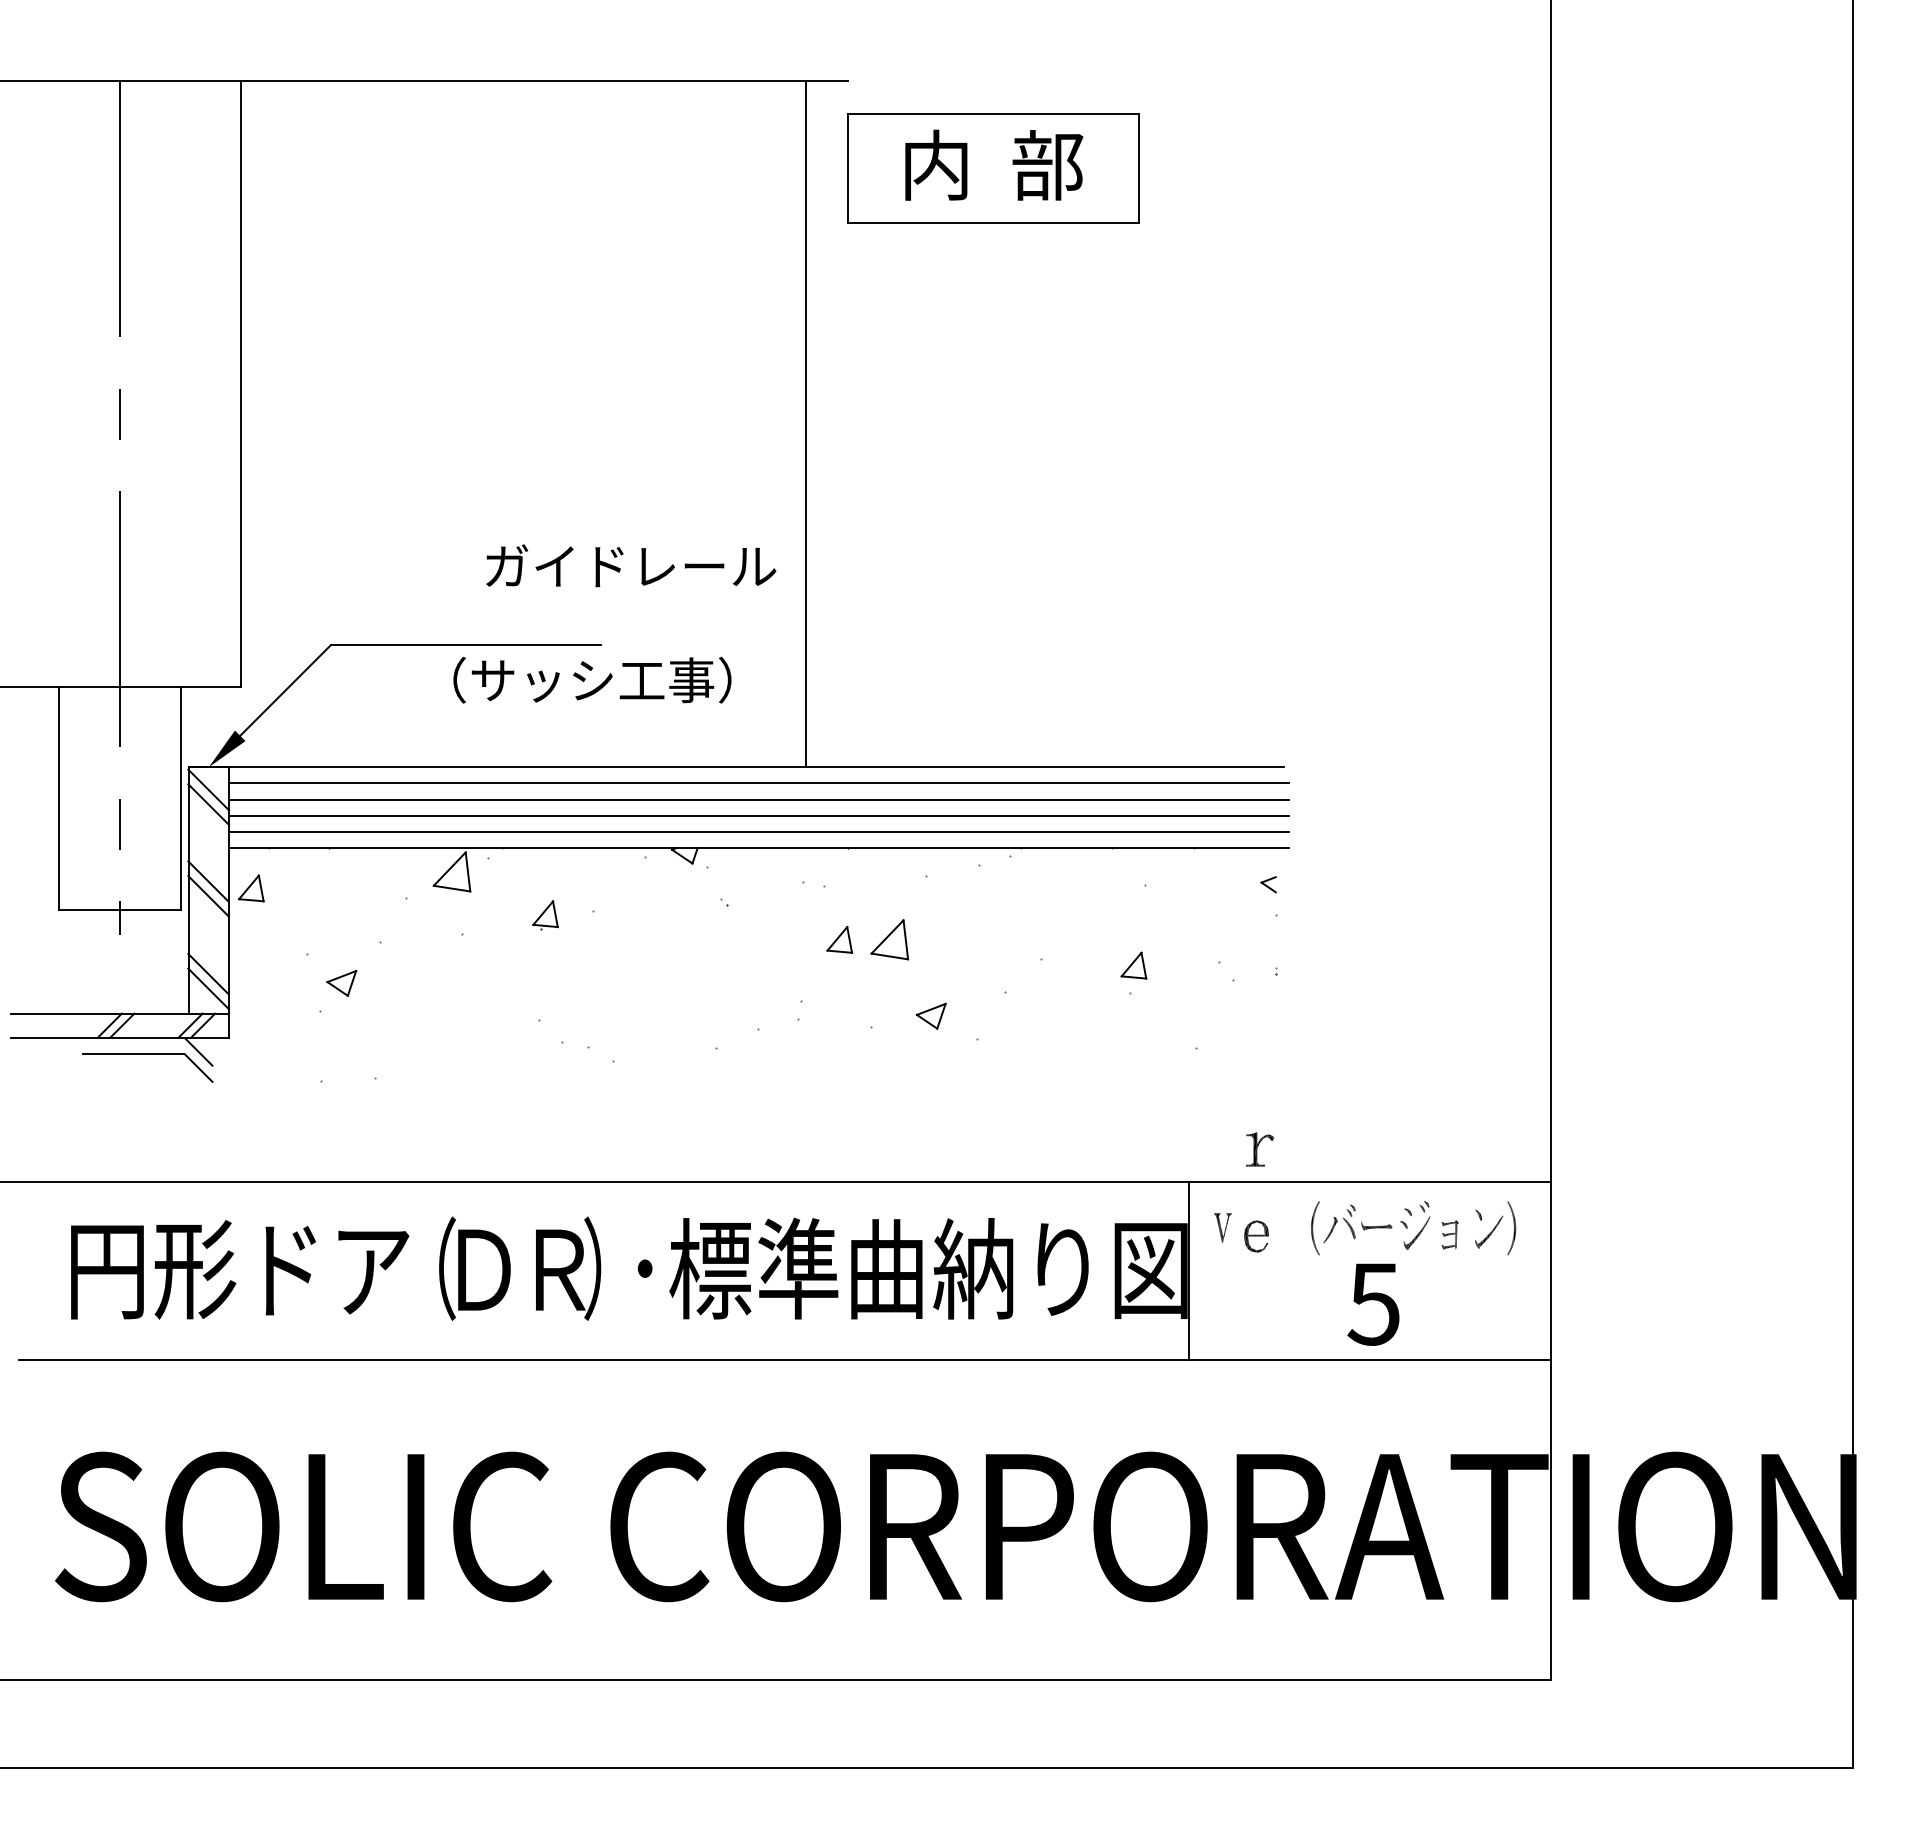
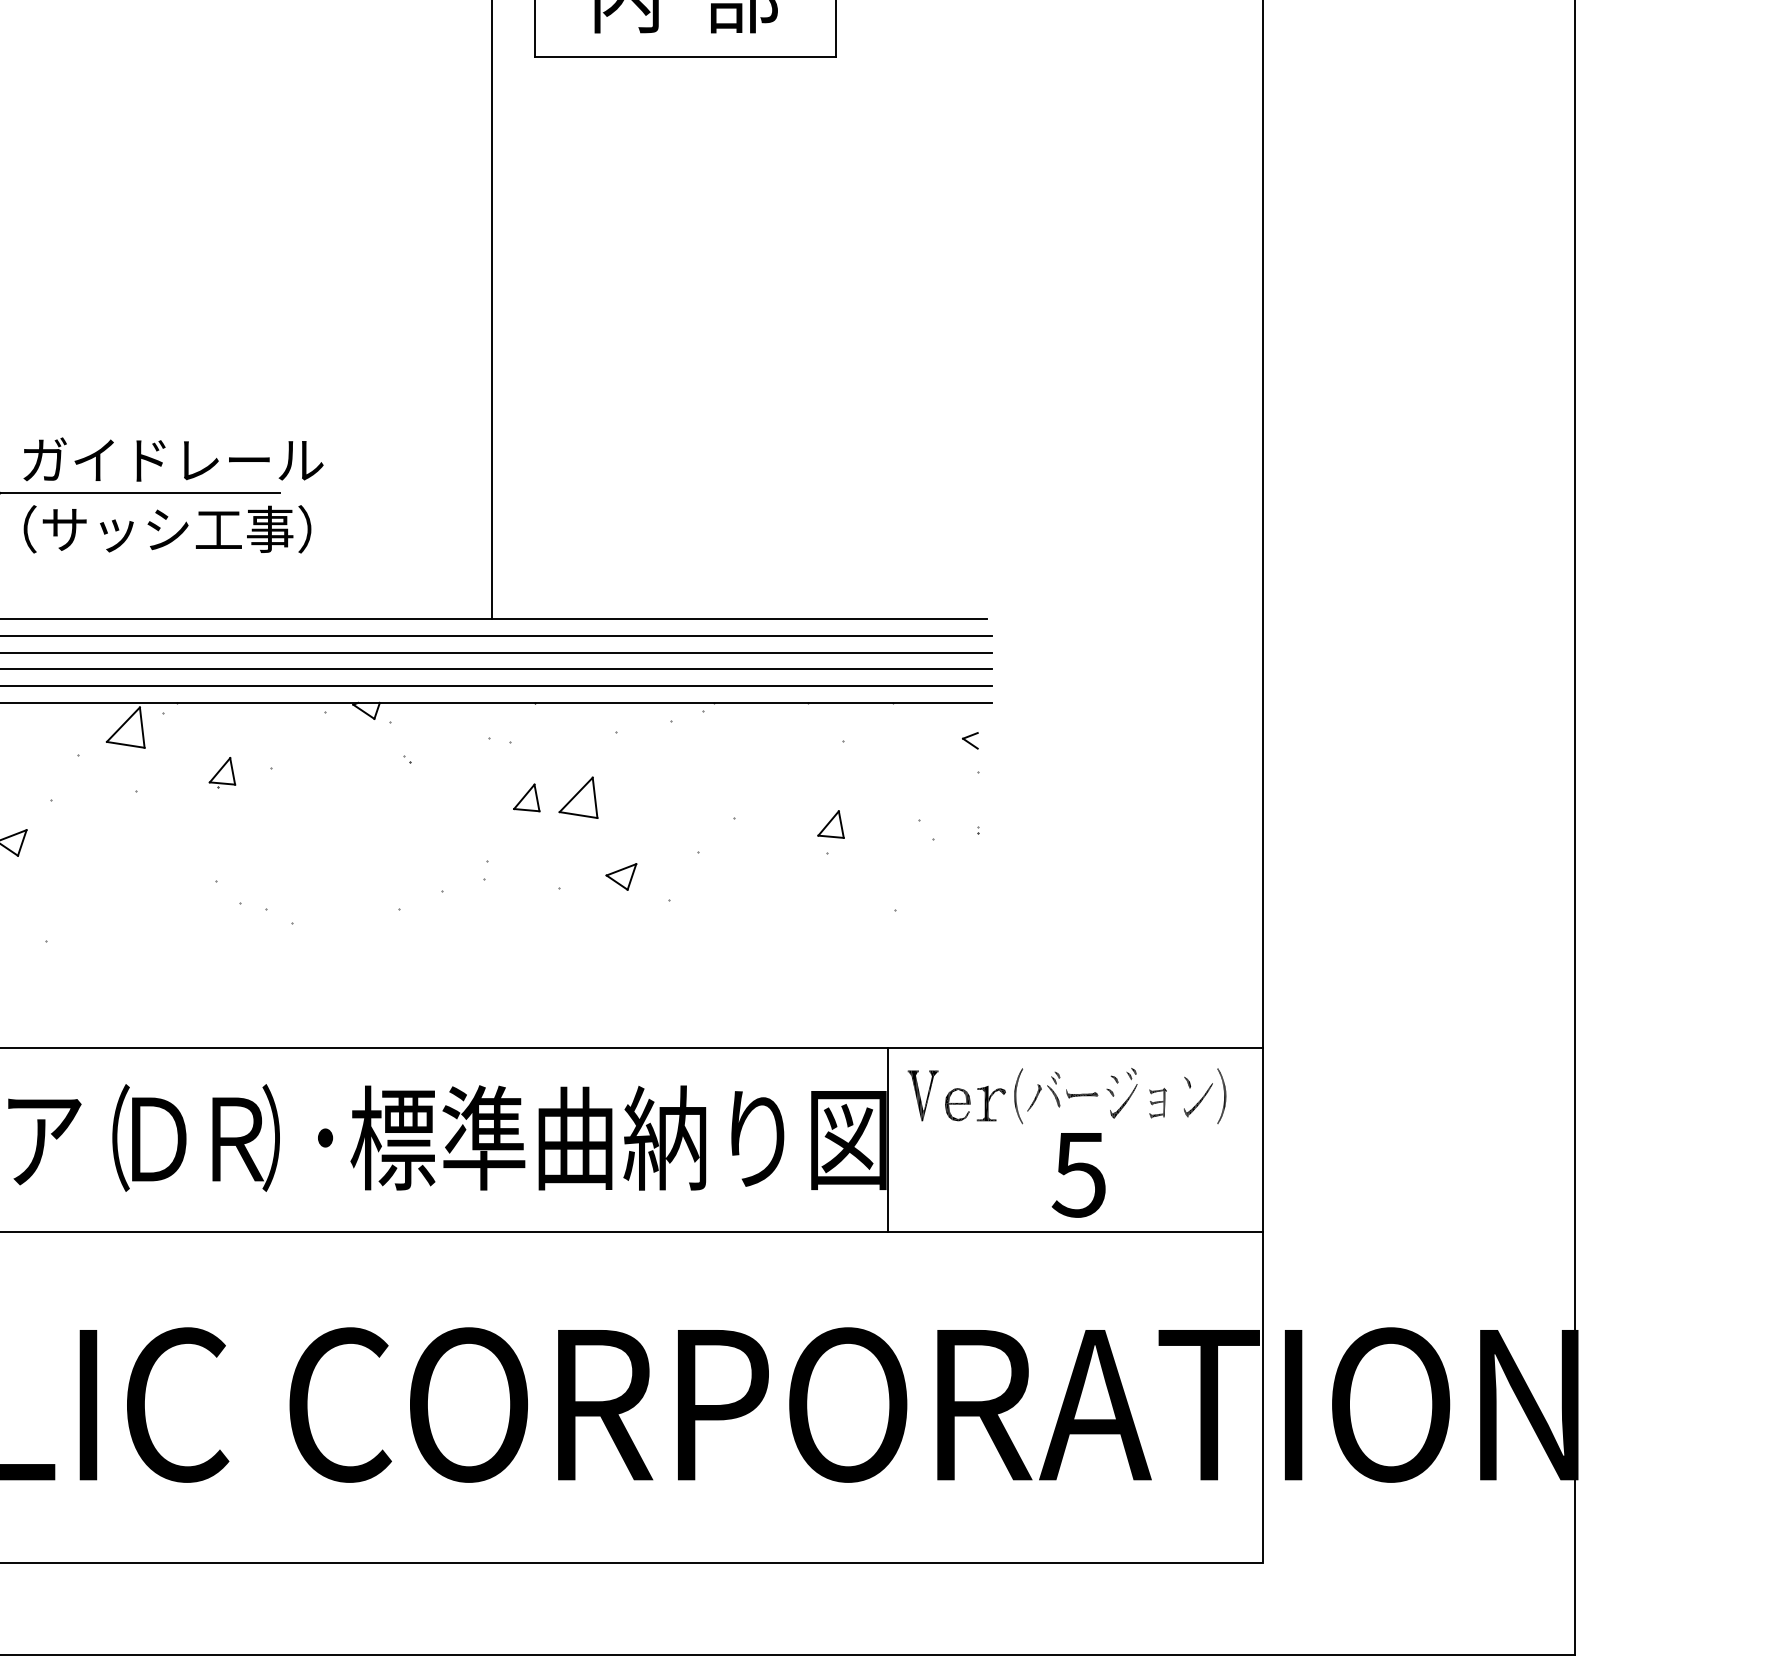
text: (631, 565) -> (173, 459), moved
text: (592, 679) -> (167, 528), moved
part: (1259, 1149) -> (990, 1103), moved
part: (1222, 1227) -> (922, 1095), size x1.67

